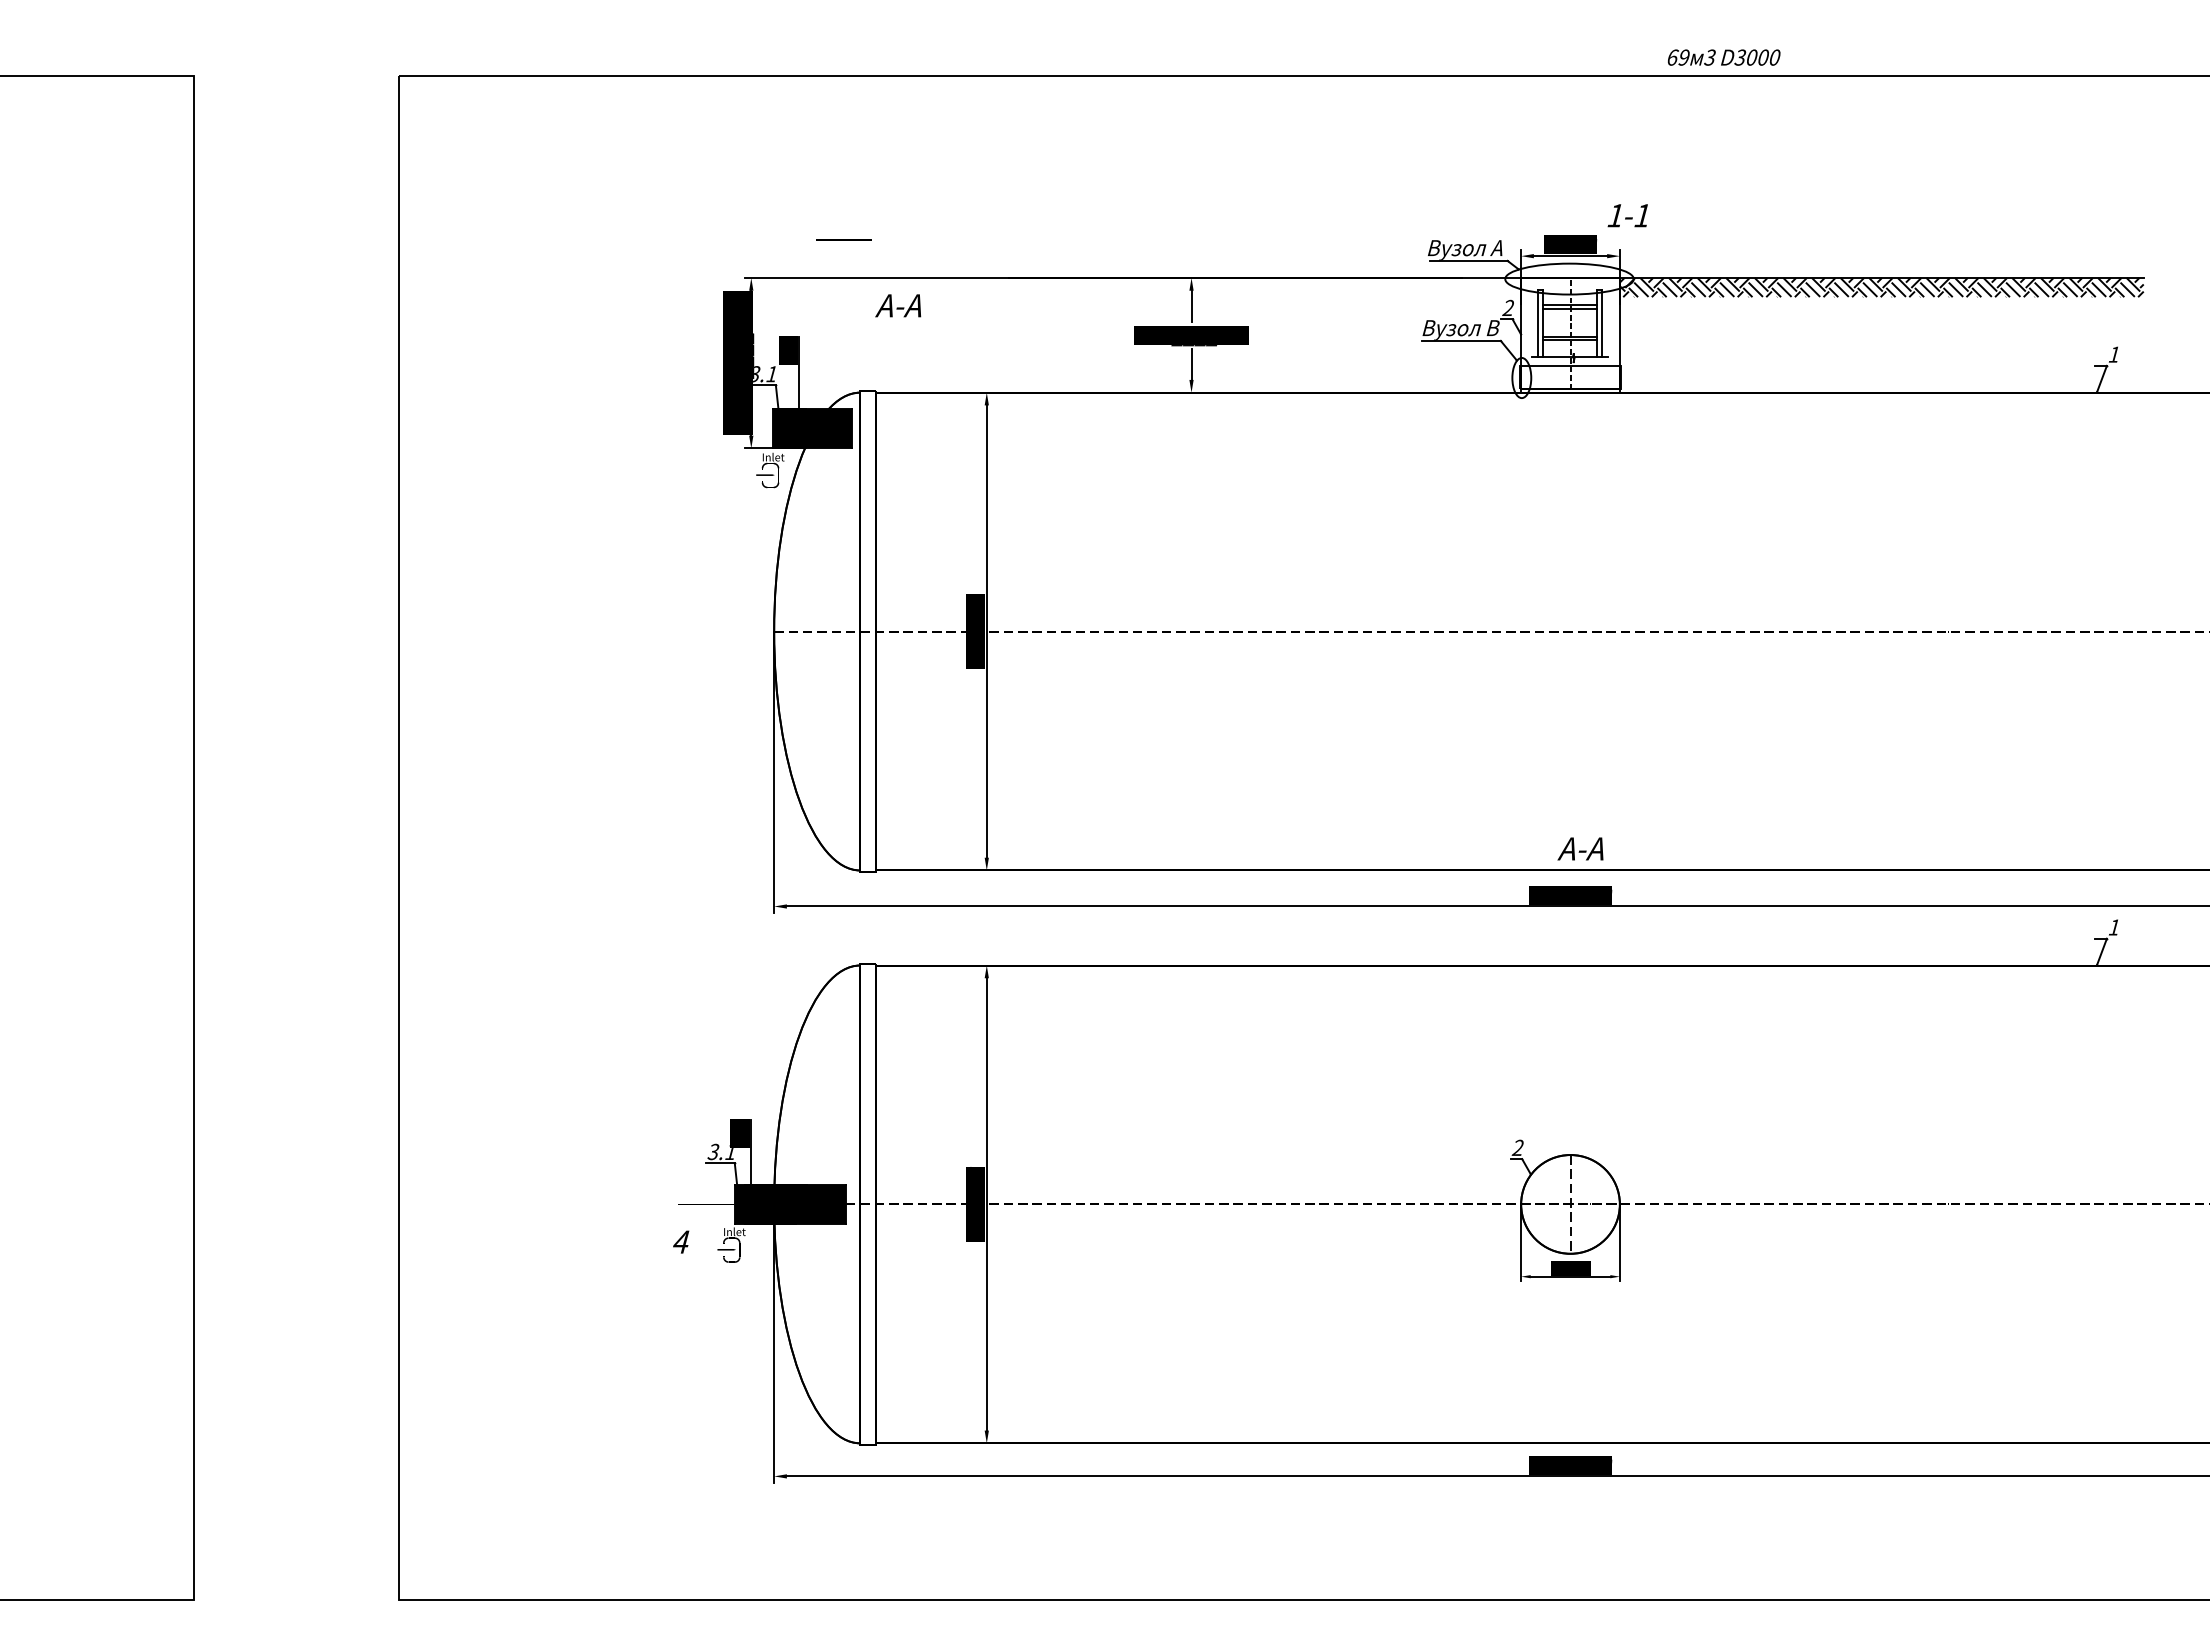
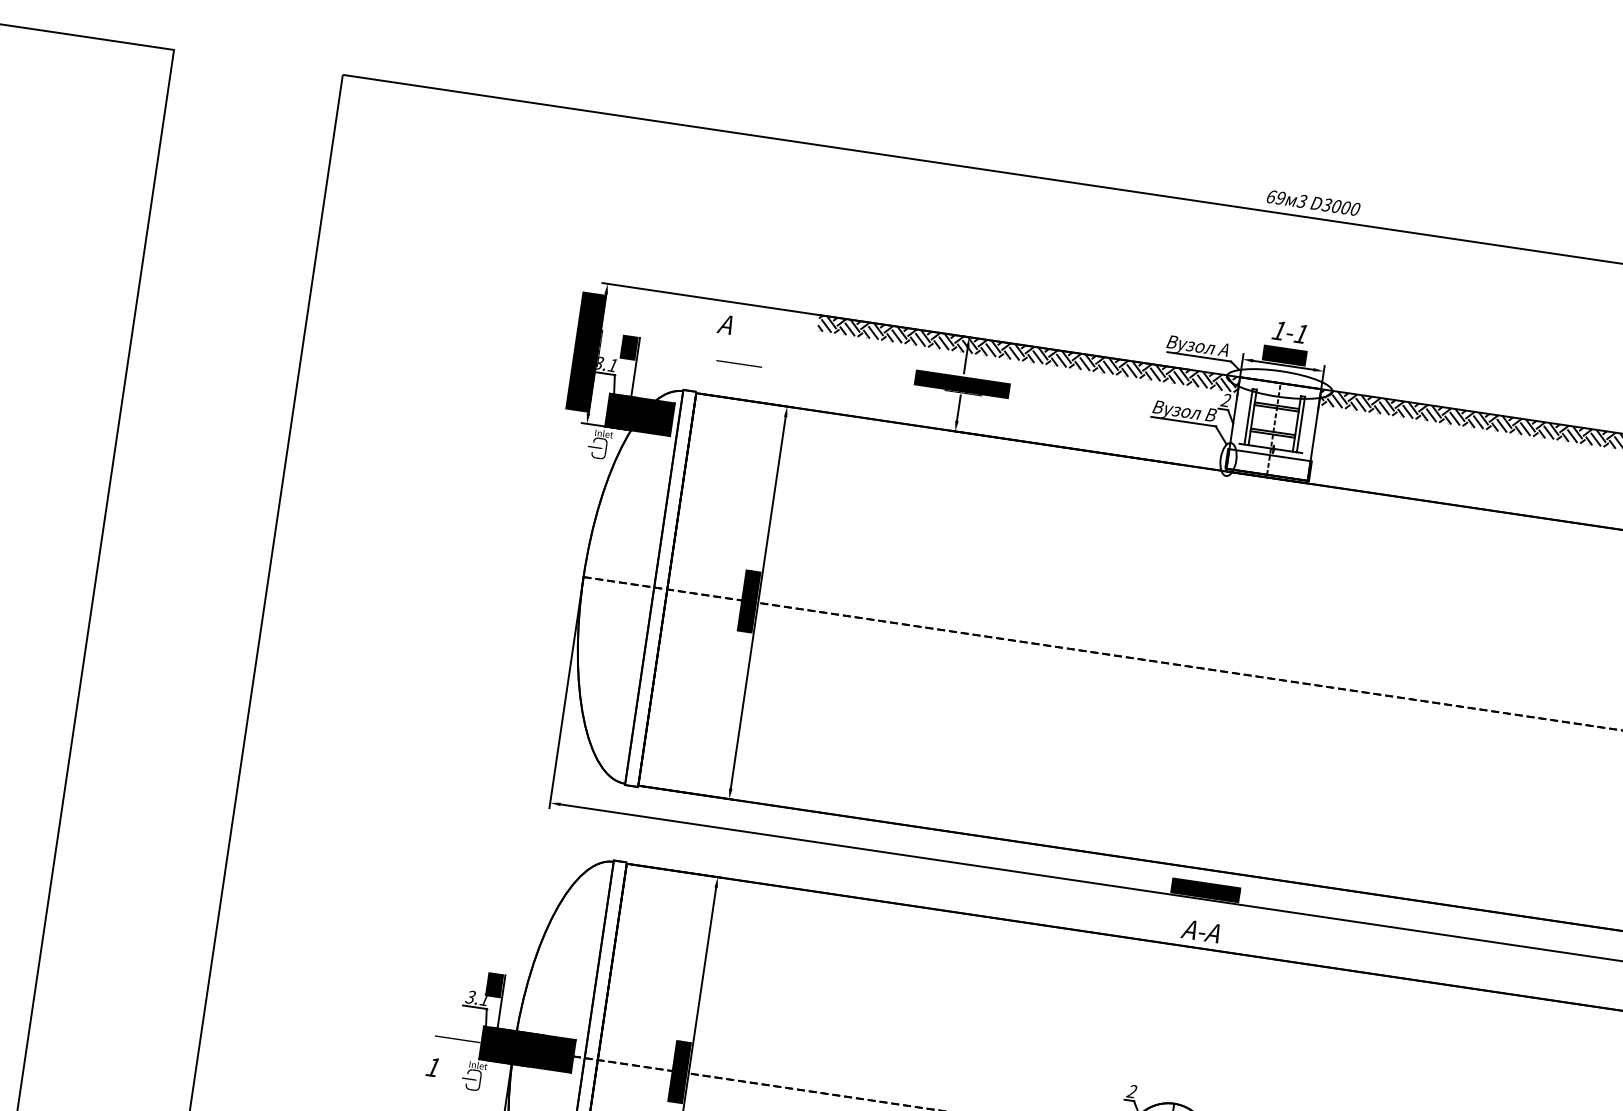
text: (1724, 57) -> (1313, 203), moved
text: (1627, 215) -> (1289, 331), moved
line: (843, 239) -> (738, 363), moved
hatch: (1265, 287) -> (1028, 354), added
text: (898, 305) -> (725, 324), А-А -> А
text: (1580, 848) -> (1200, 930), moved
text: (681, 1241) -> (433, 1066), 4 -> 1

